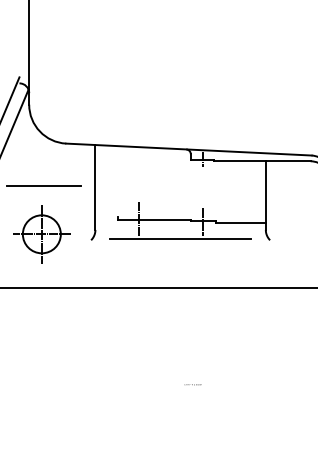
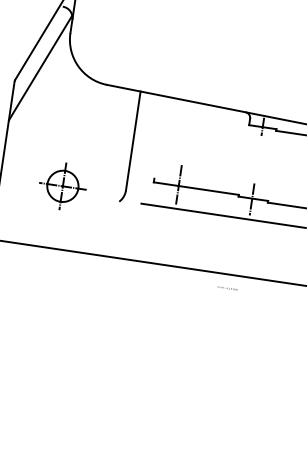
line: (43, 185) -> (73, 129), removed
part: (41, 234) -> (62, 186), size x0.7
text: (192, 384) -> (227, 288), moved

